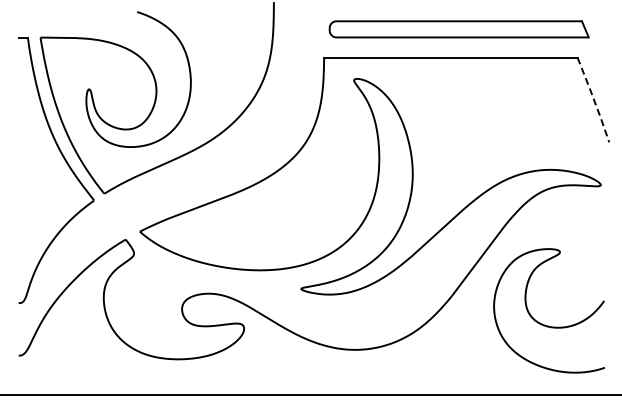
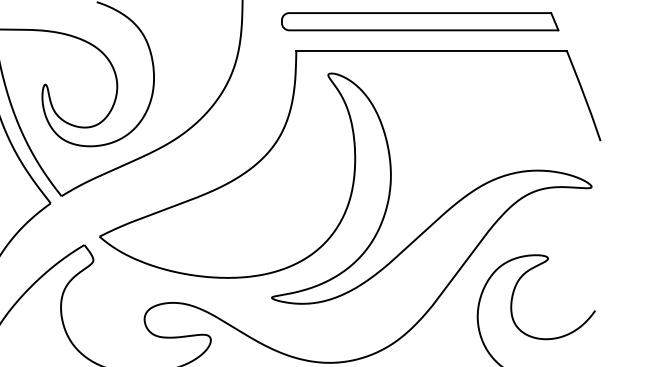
part: (458, 29) -> (419, 21), moved
line: (594, 100) -> (584, 96), dashed -> solid

